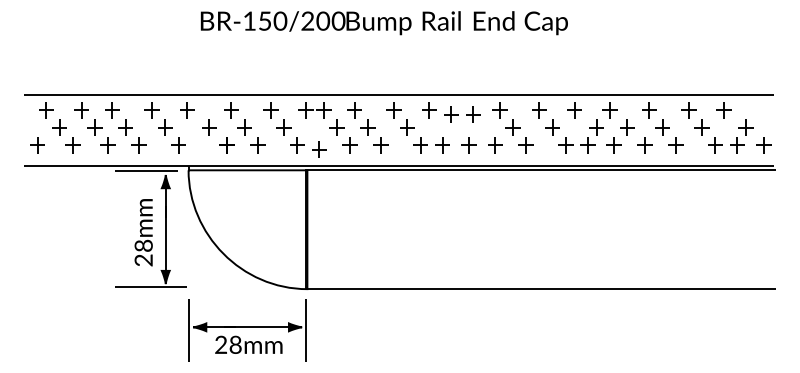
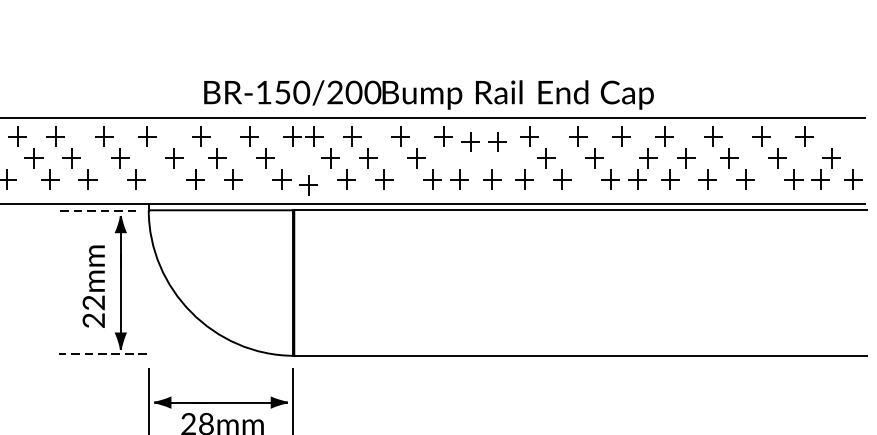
text: (383, 23) -> (427, 95), moved
line: (146, 170) -> (97, 210), solid -> dashed
text: (144, 245) -> (94, 302), 28mm -> 22mm
line: (151, 287) -> (103, 353), solid -> dashed

